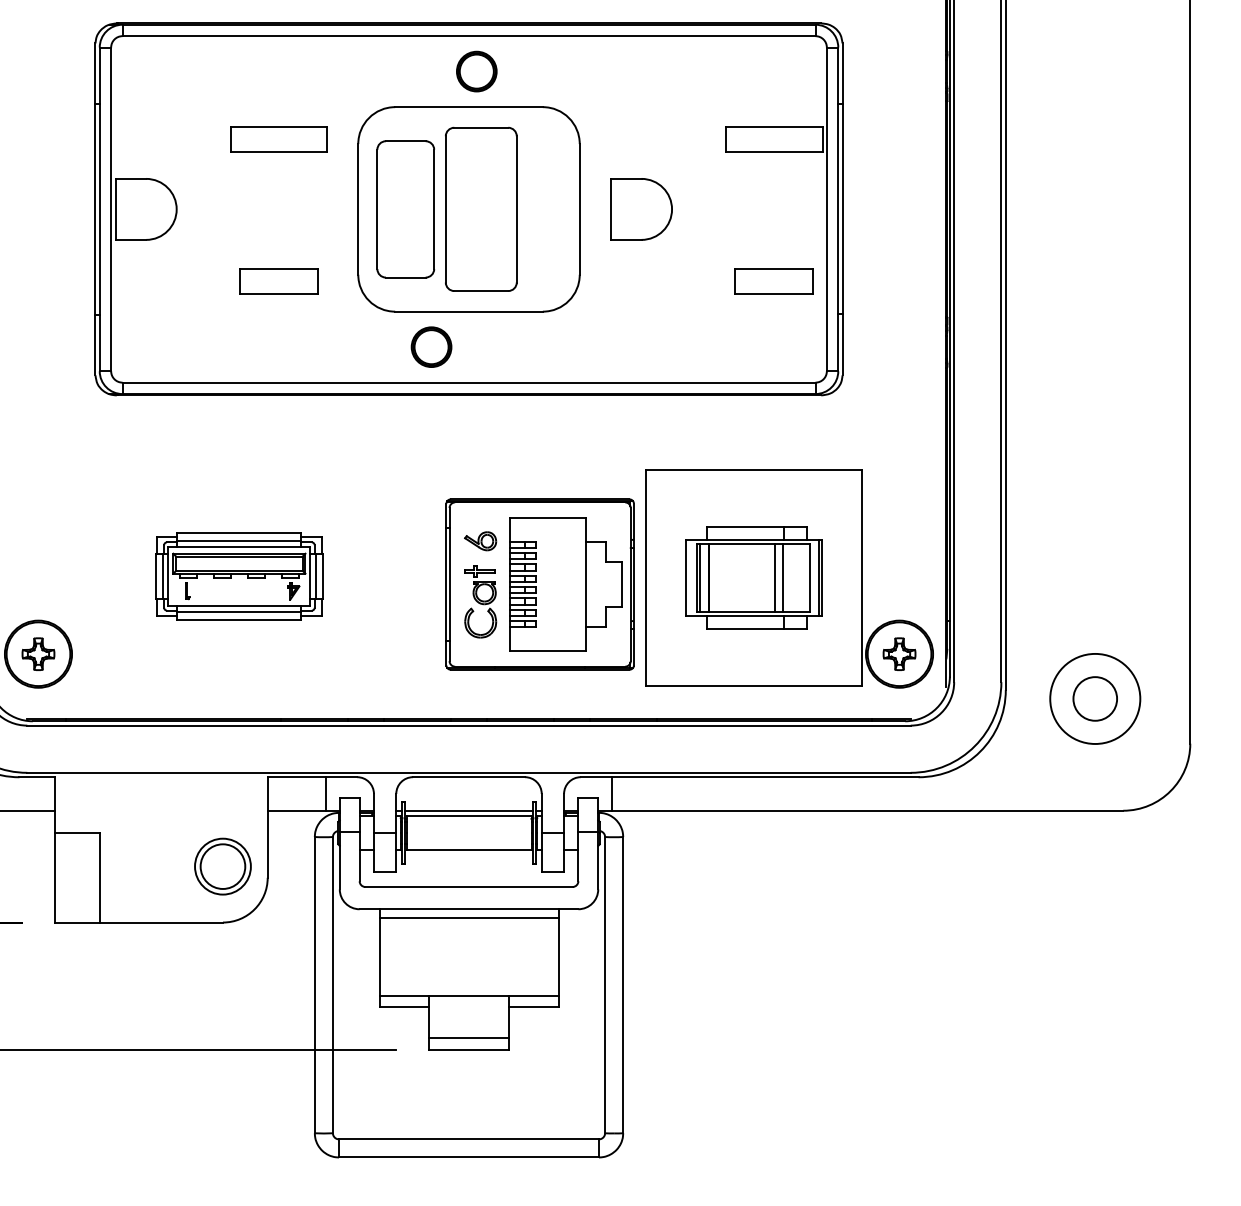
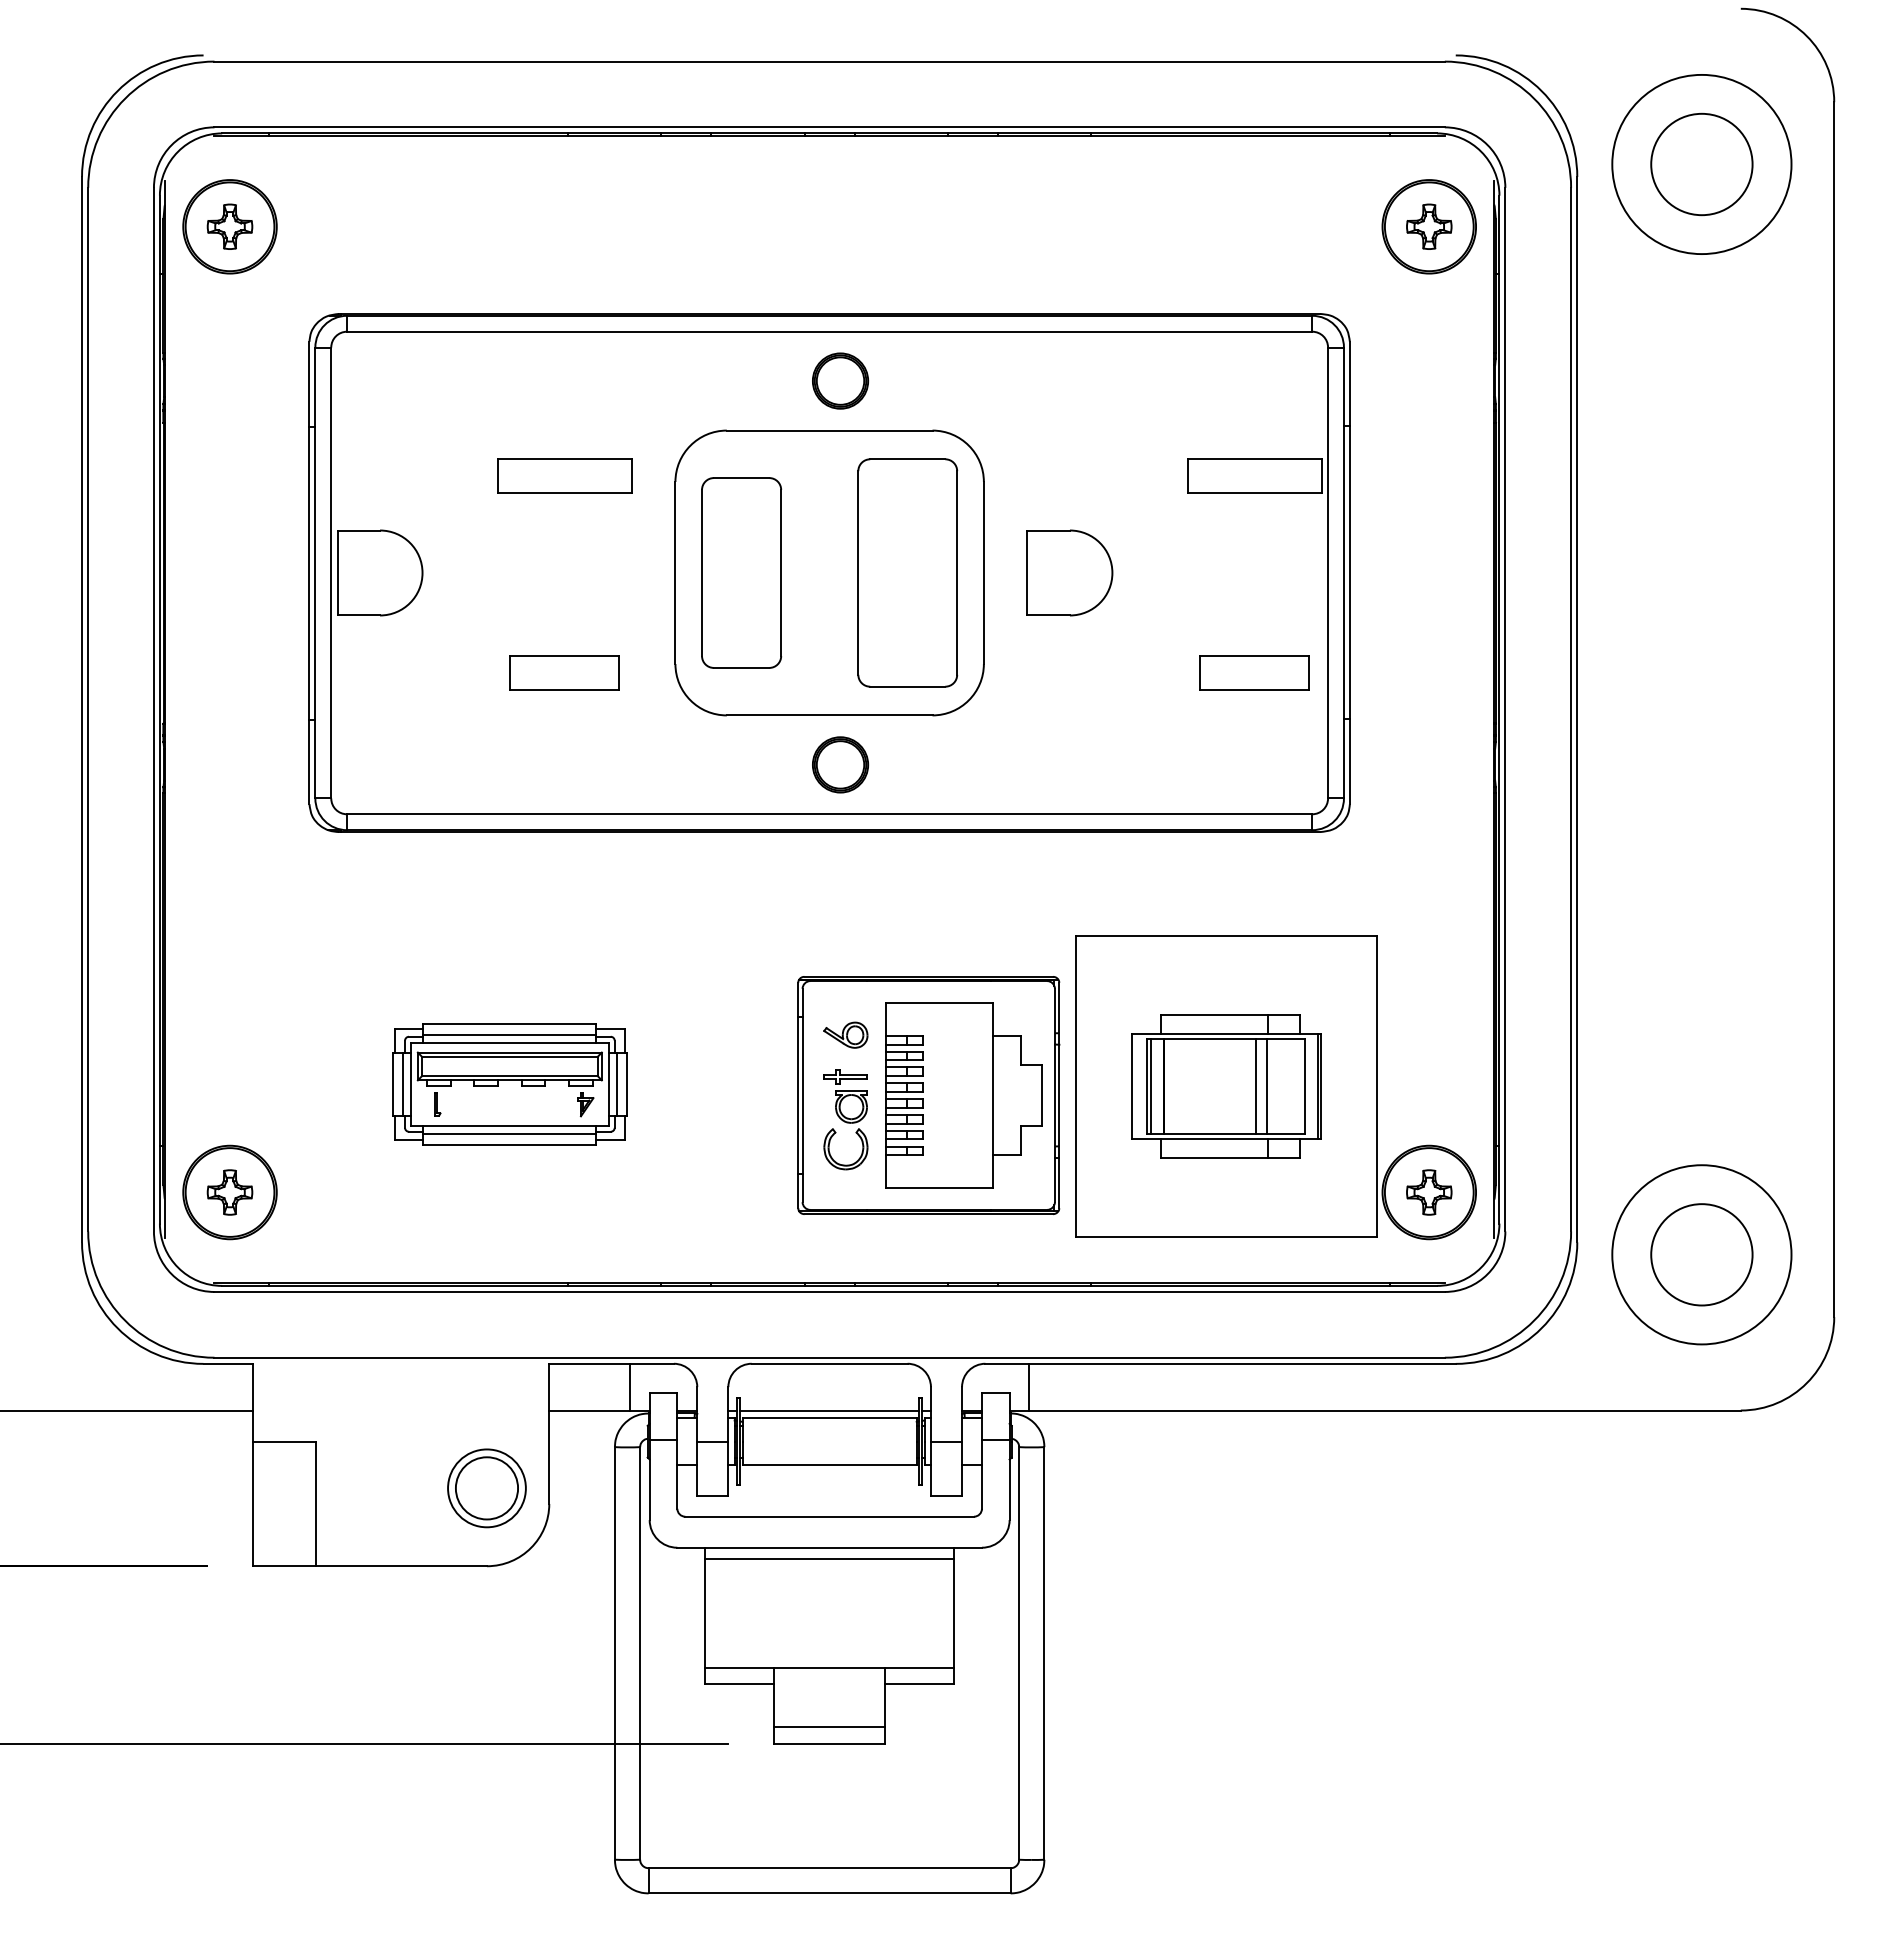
part: (481, 209) -> (907, 572), moved
part: (431, 346) -> (840, 764), moved
circle: (1094, 698) -> (1701, 1254), size x1.43
circle: (1094, 698) -> (1701, 1254), size x1.67

